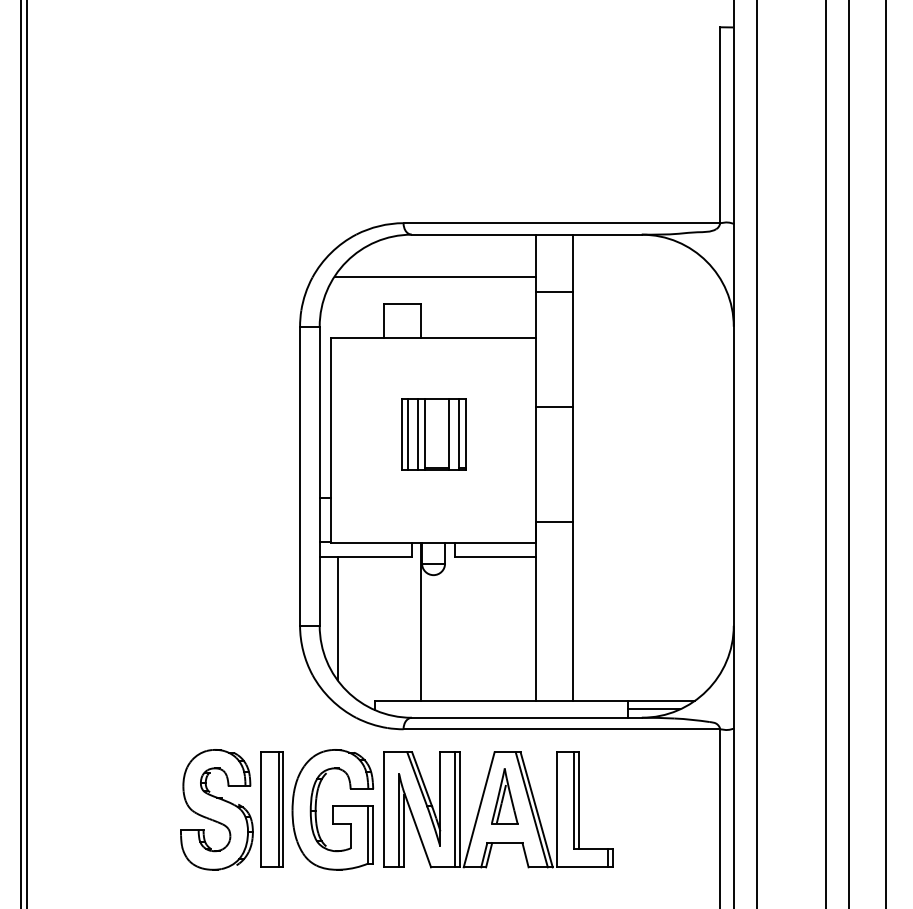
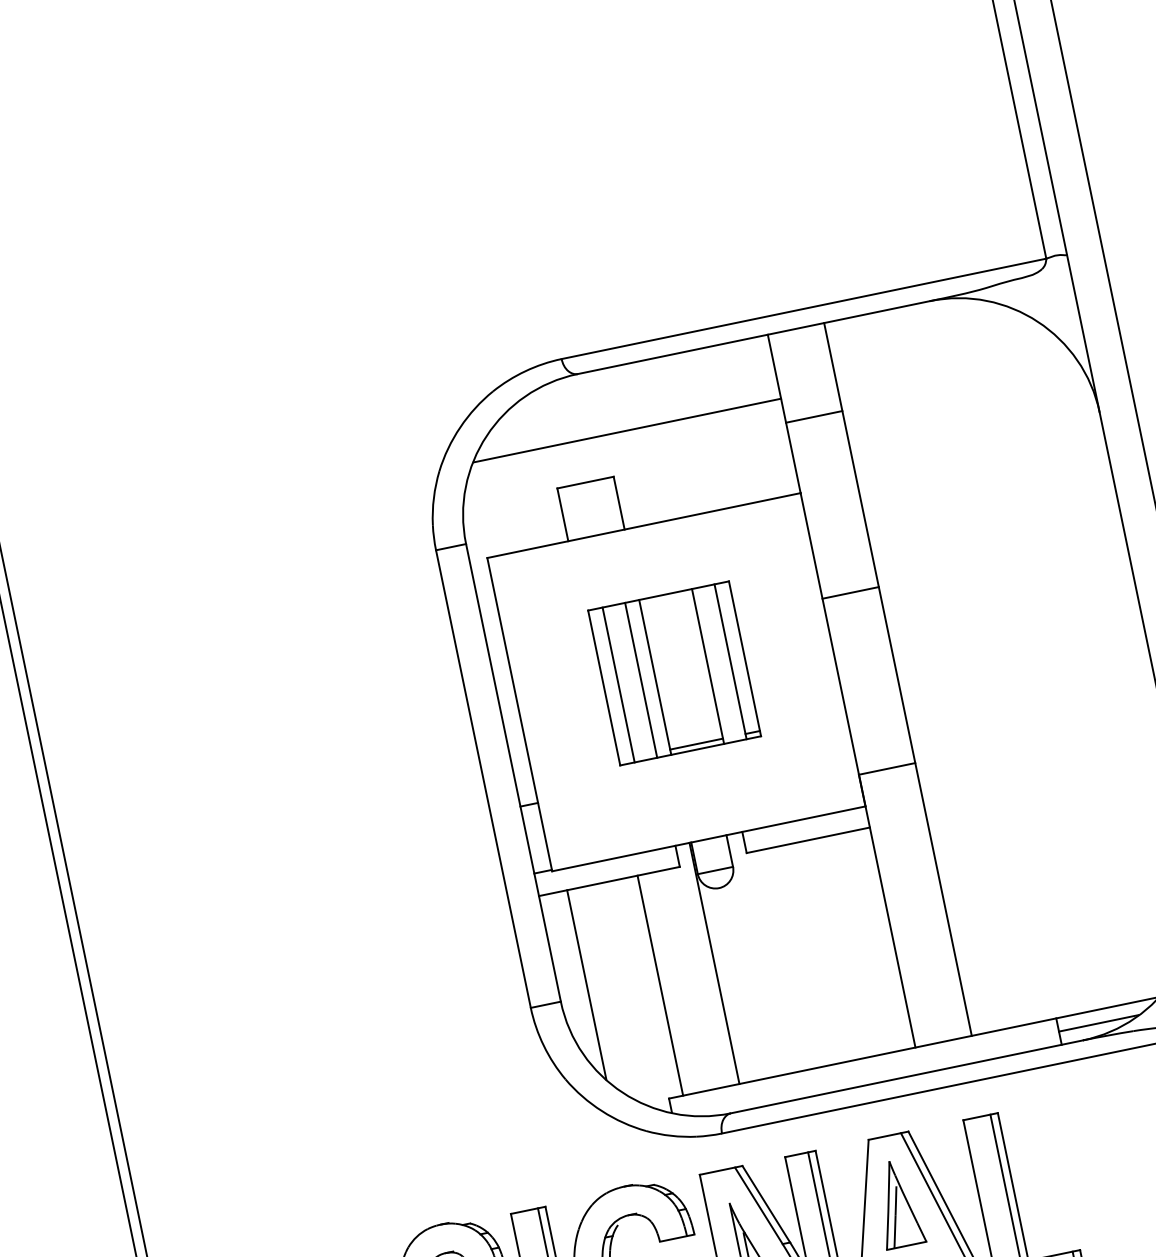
part: (433, 434) -> (674, 672), size x1.43
line: (384, 628) -> (660, 985), added

